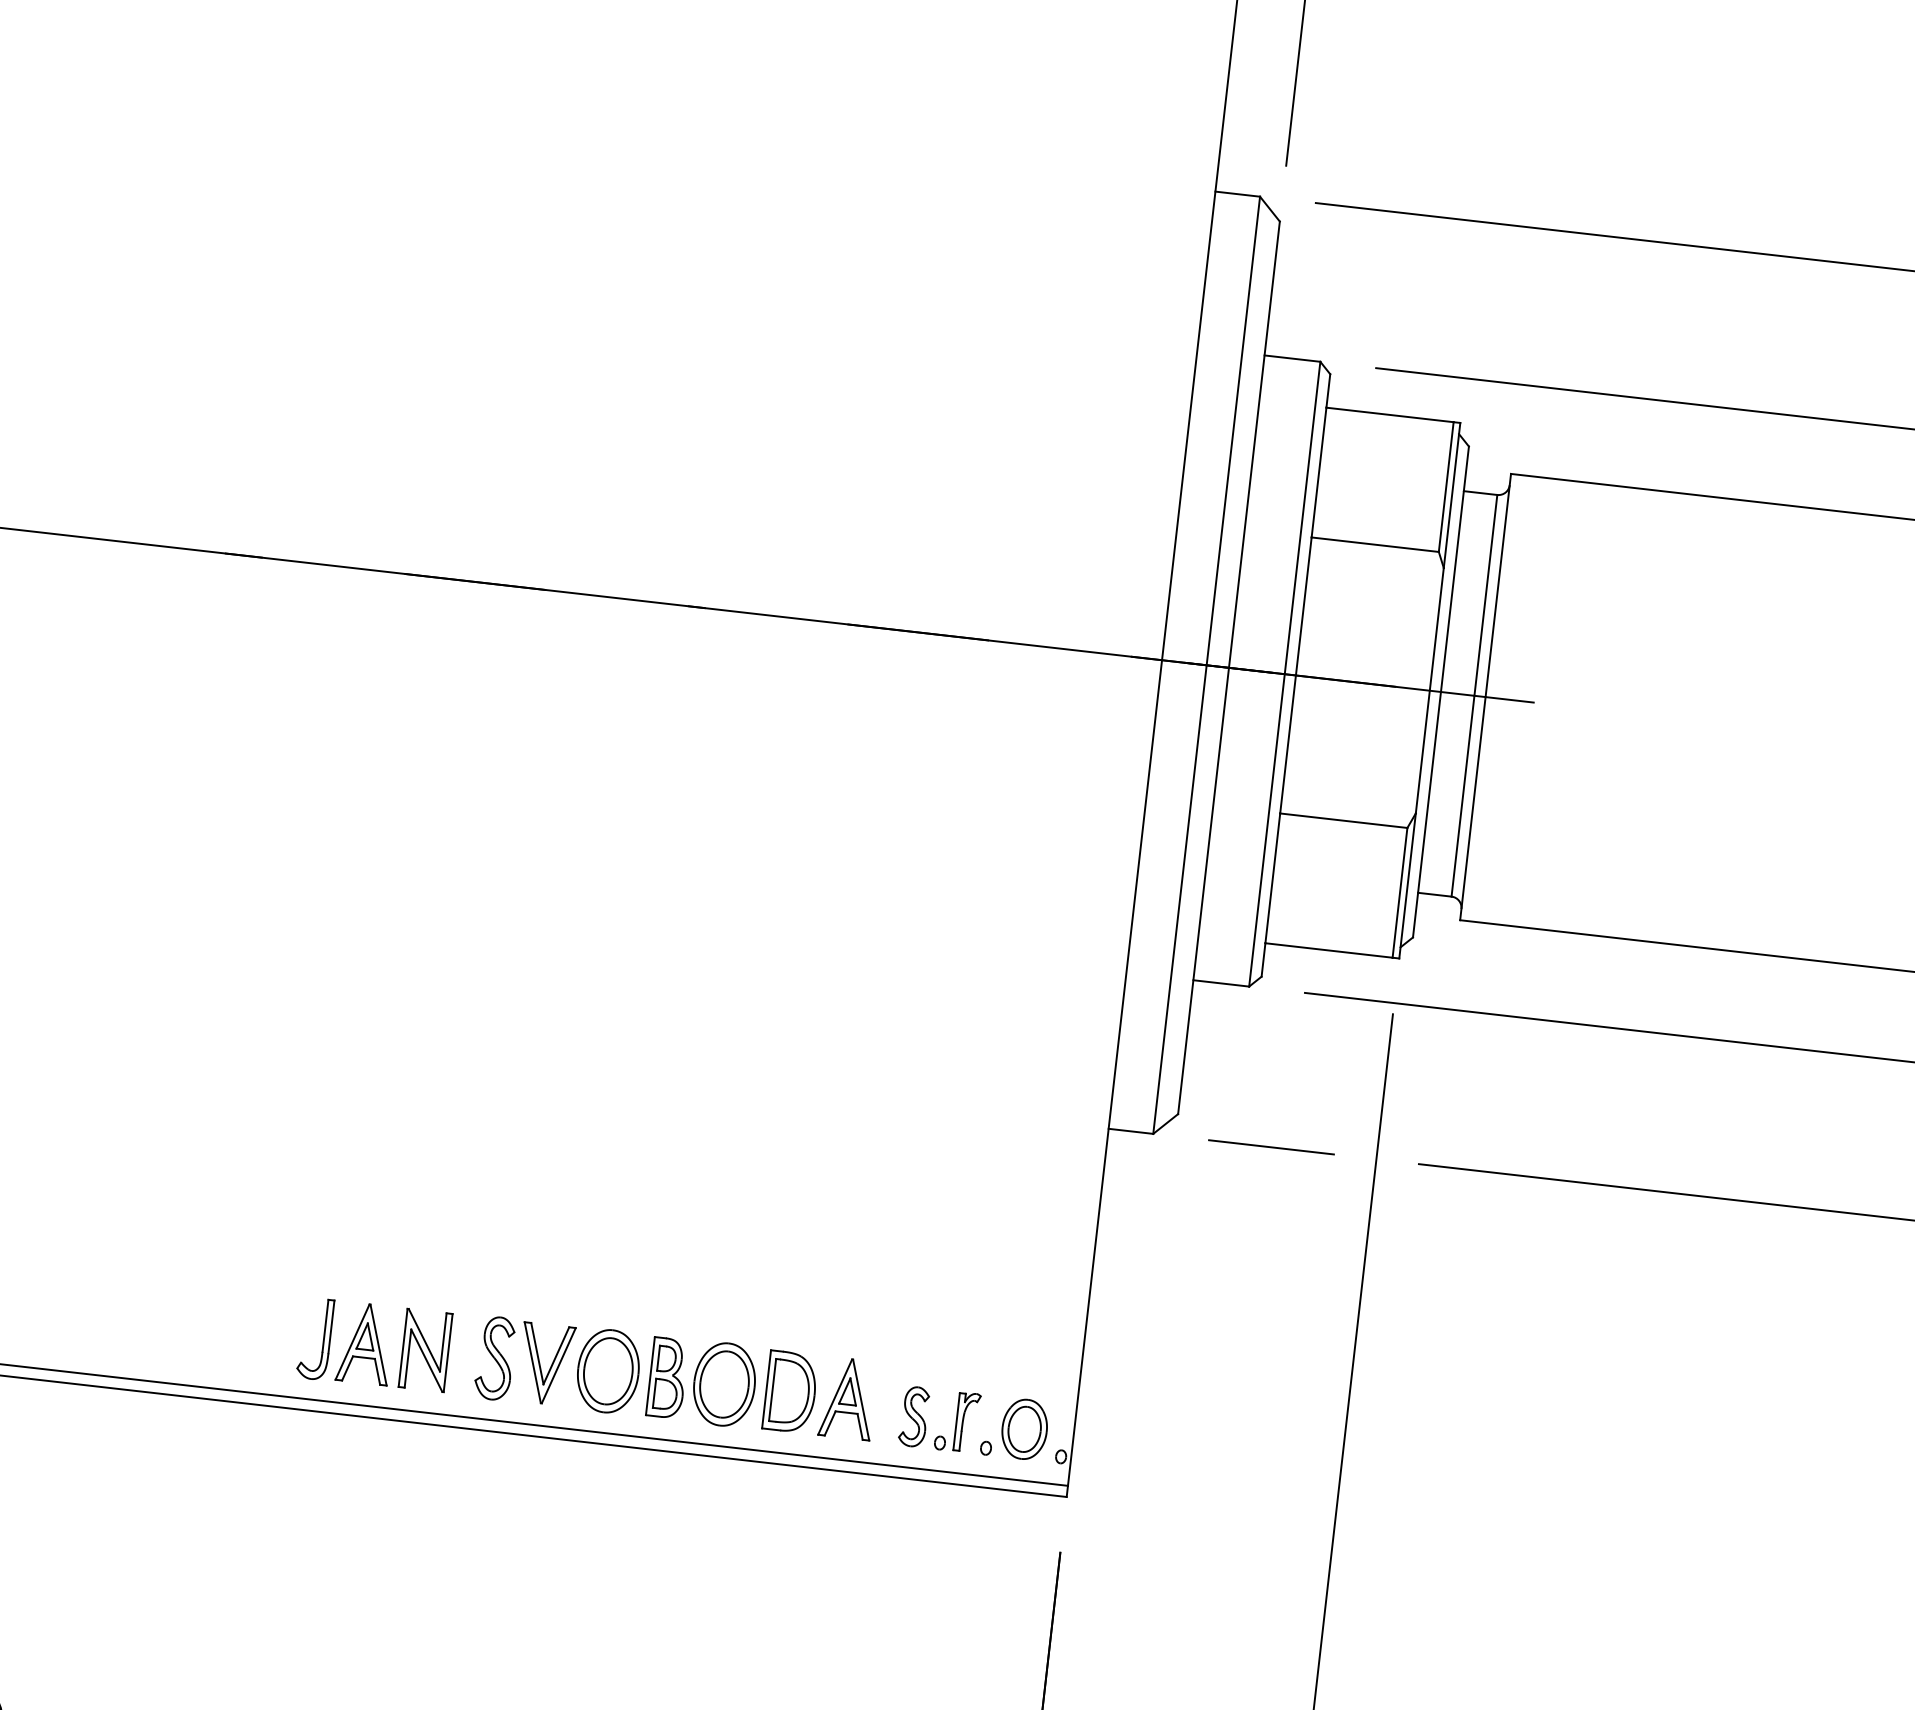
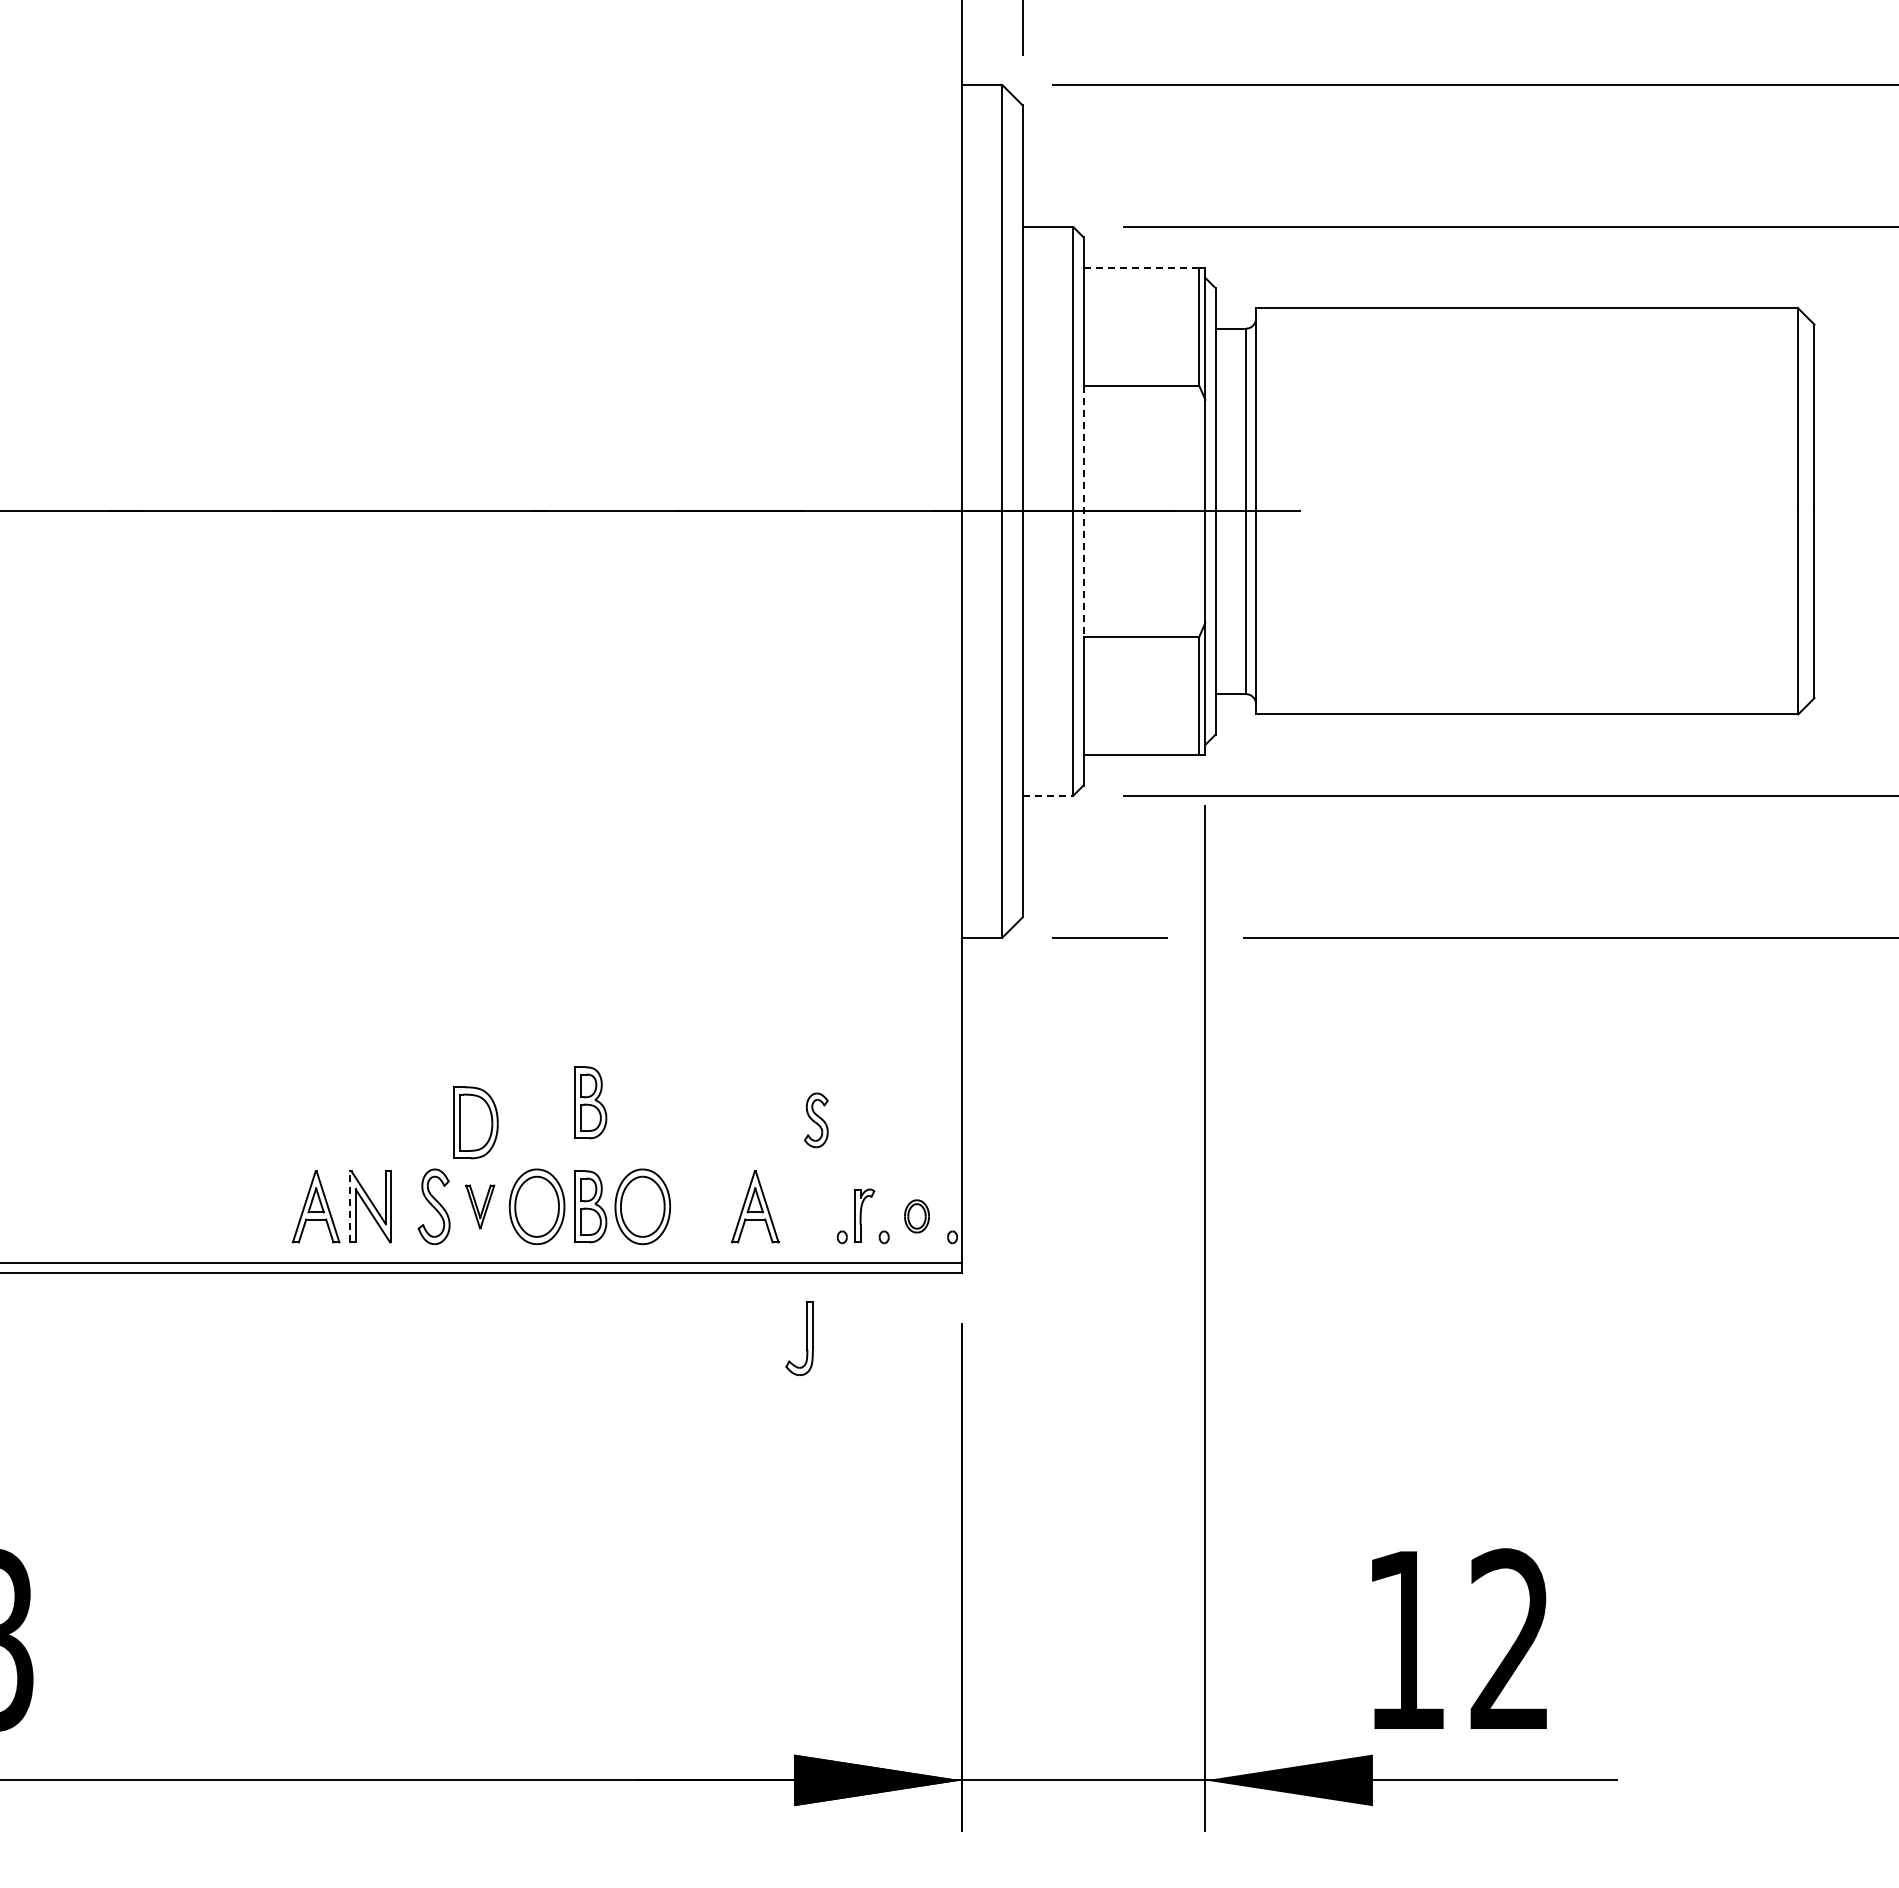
line: (1390, 414) -> (1141, 267), solid -> dashed
line: (1295, 675) -> (1083, 511), solid -> dashed
line: (1221, 983) -> (1048, 795), solid -> dashed
part: (680, 1263) -> (590, 1102), added
part: (322, 1339) -> (806, 1338), moved
line: (403, 1347) -> (350, 1206), solid -> dashed
part: (546, 1363) -> (480, 1206), size x0.6
part: (790, 1391) -> (475, 1122), moved
part: (913, 1416) -> (815, 1120), moved
part: (1024, 1429) -> (916, 1216), size x0.6

